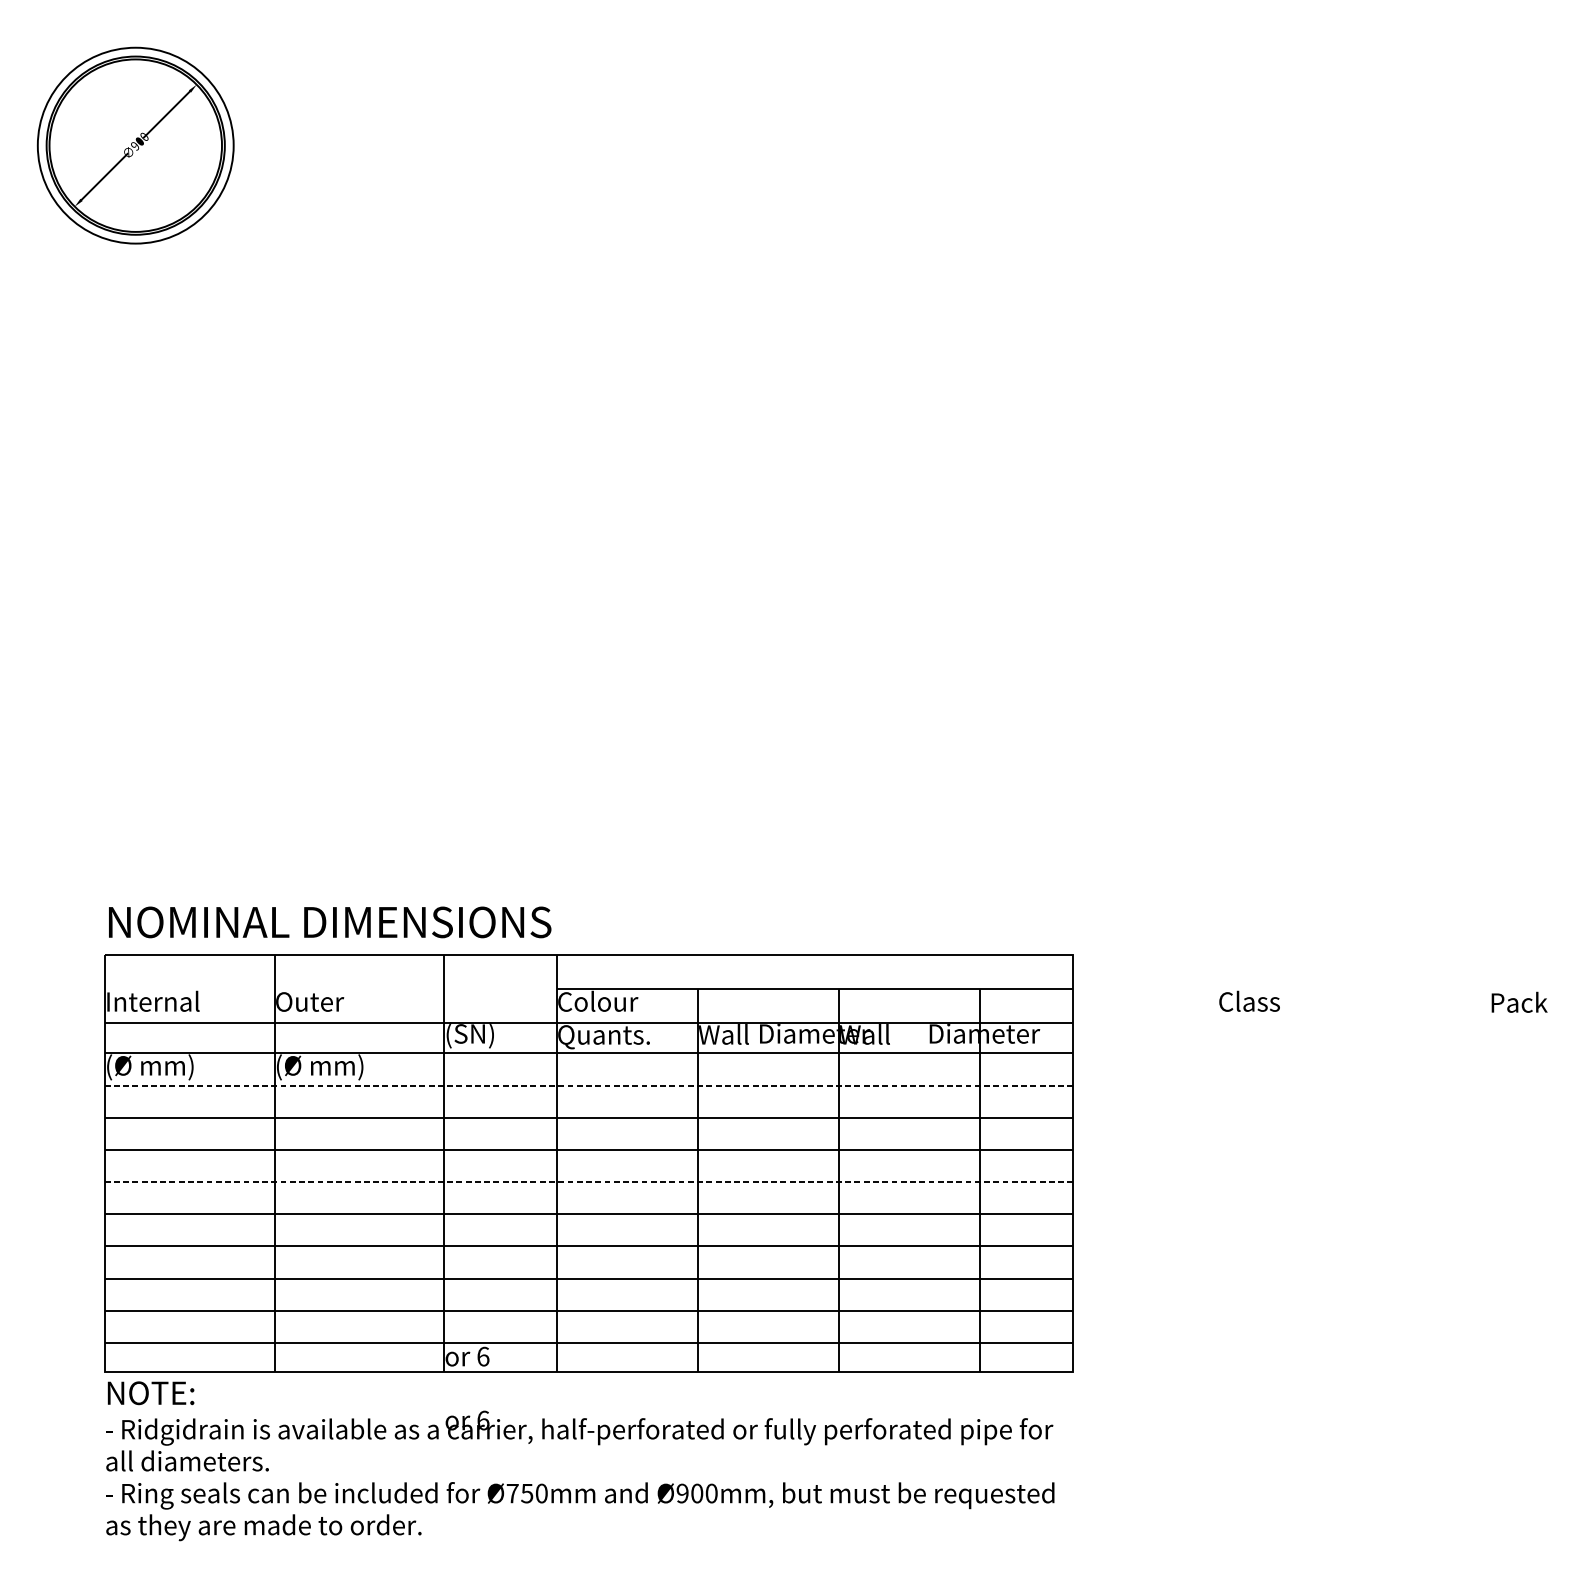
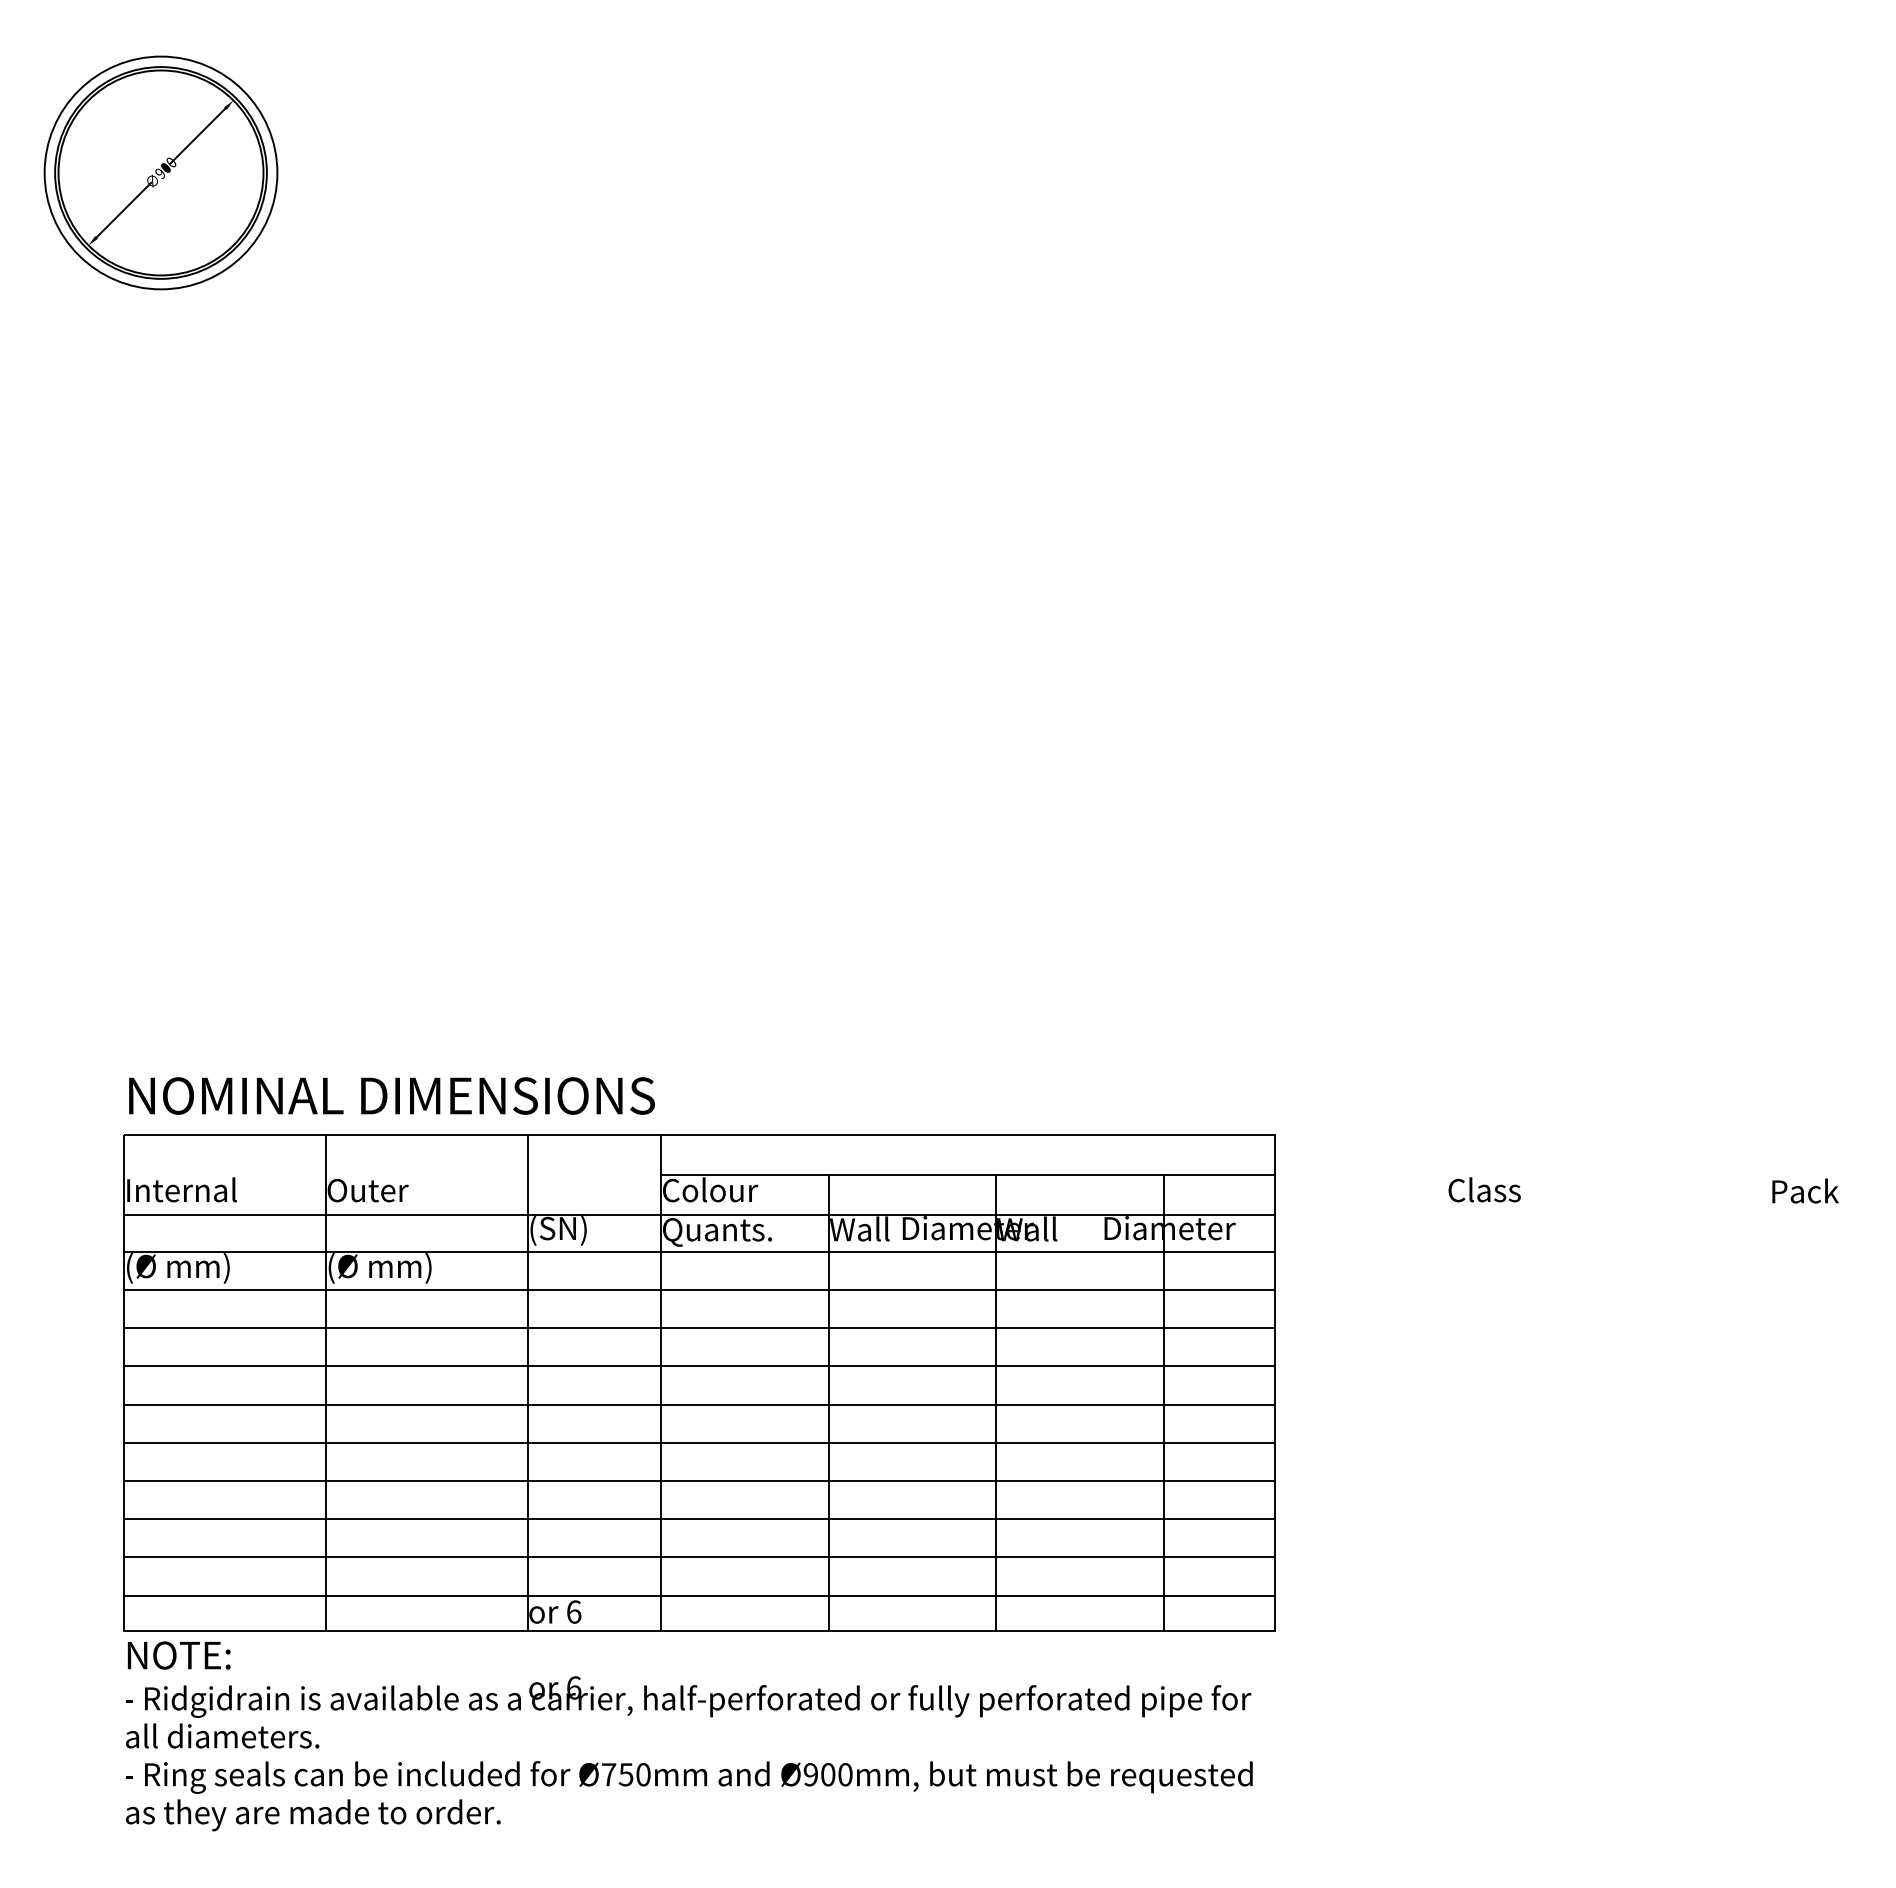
line: (588, 1085) -> (699, 1289), dashed -> solid
line: (588, 1182) -> (699, 1404), dashed -> solid

